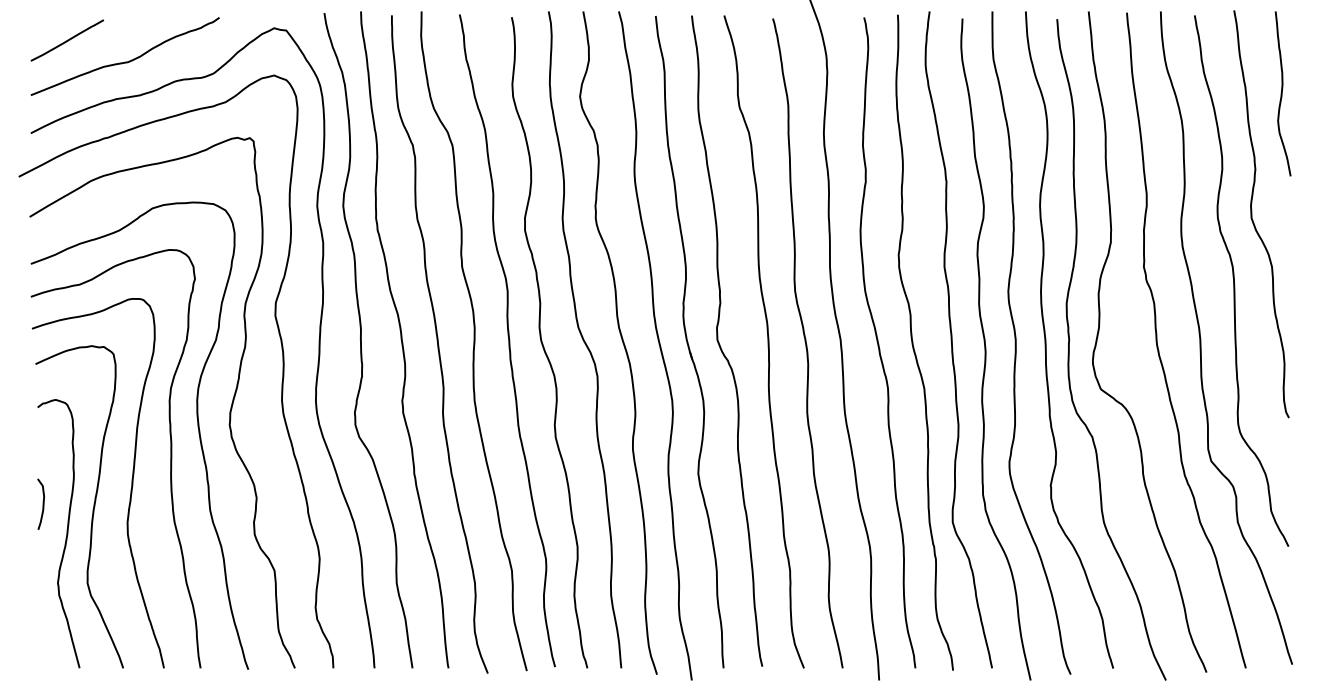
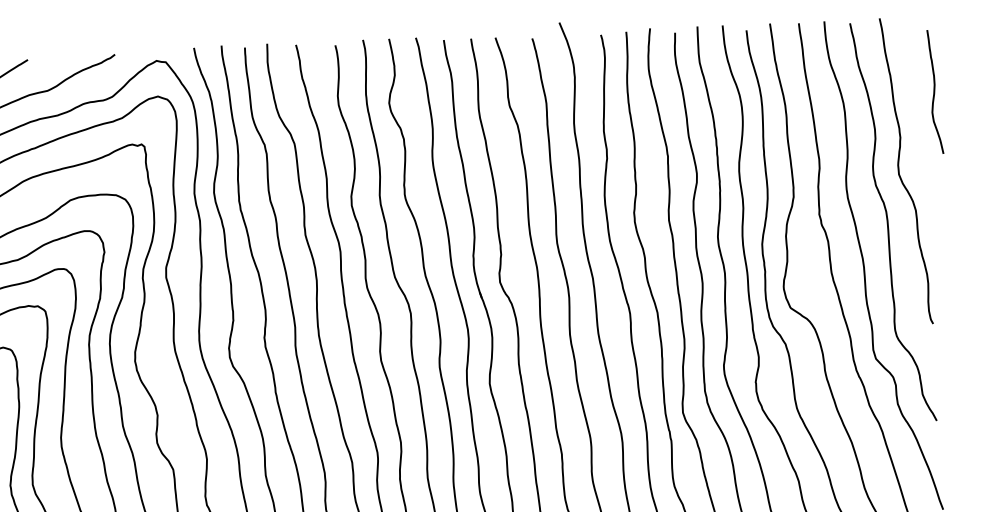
curve: (1282, 93) -> (934, 91), moved

